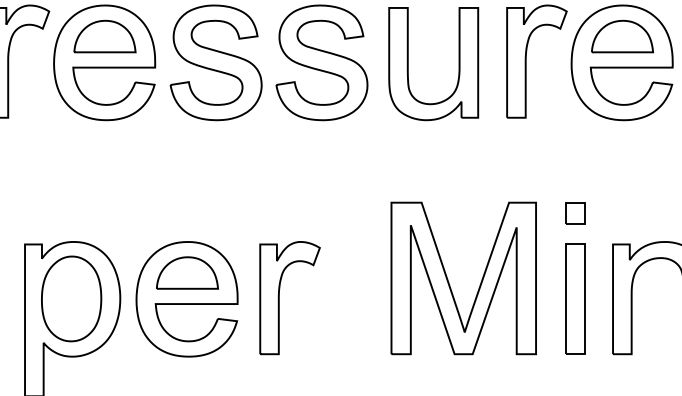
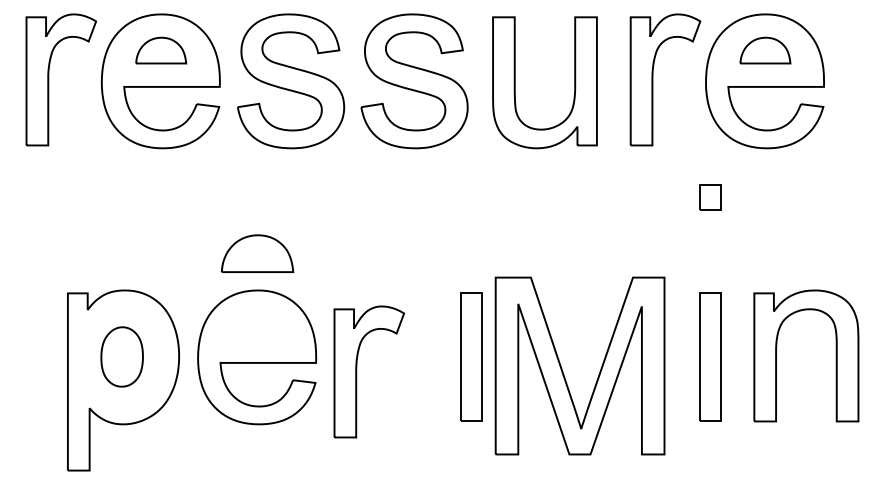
part: (104, 36) -> (160, 50), size x0.7
part: (622, 36) -> (765, 50), size x0.7
part: (575, 213) -> (710, 197), moved
part: (187, 272) -> (257, 253), moved
part: (449, 283) -> (563, 371), moved
part: (279, 297) -> (357, 371), moved
part: (70, 298) -> (121, 356), size x0.6
part: (370, 298) -> (471, 356), added

